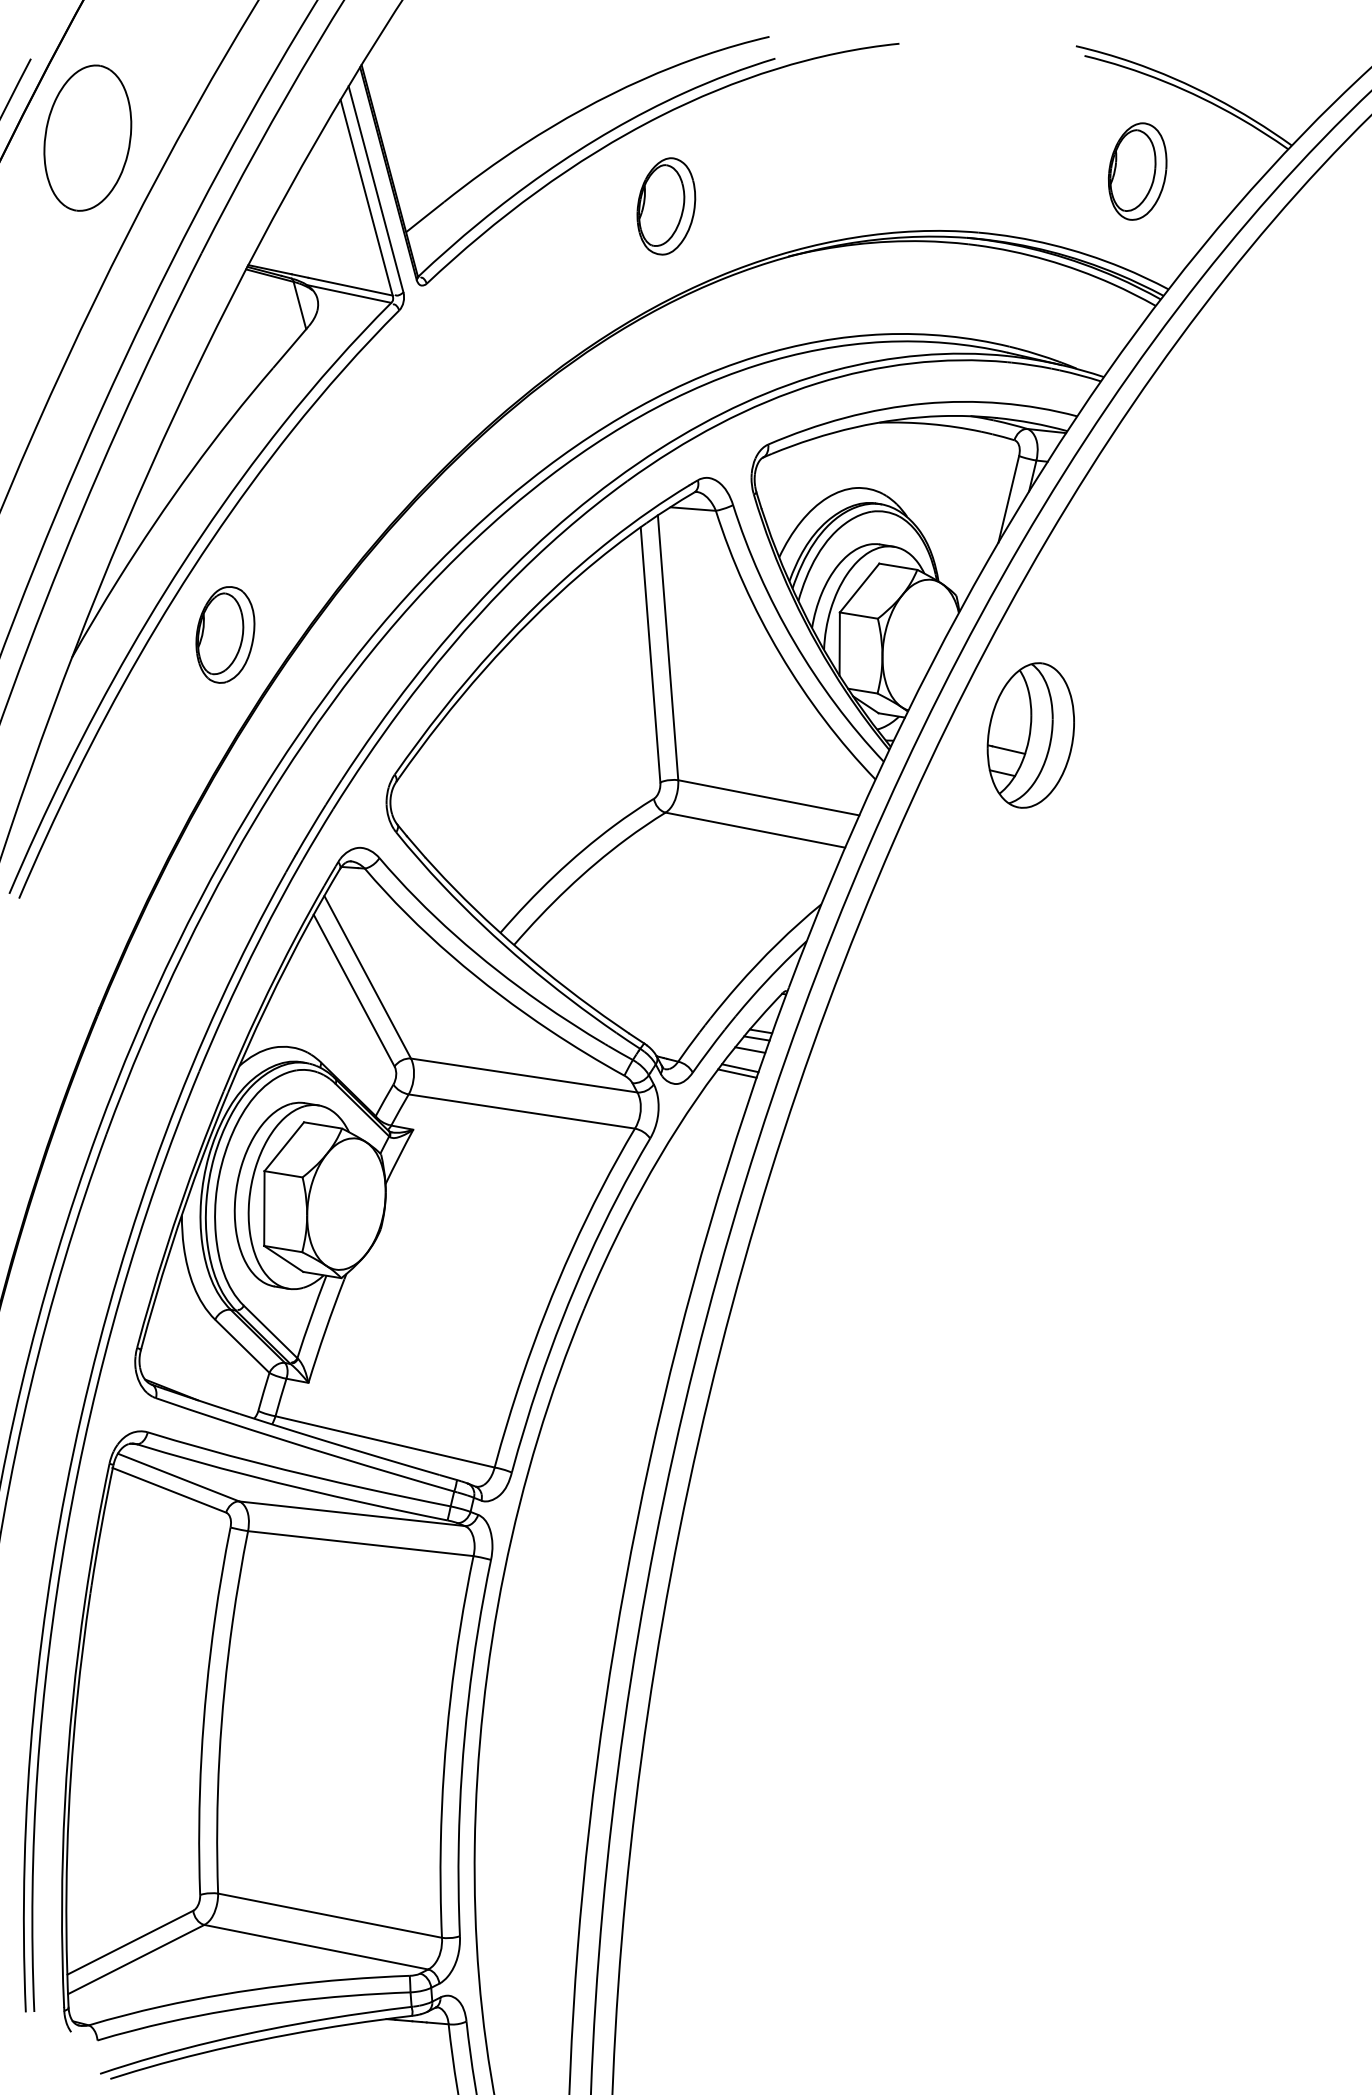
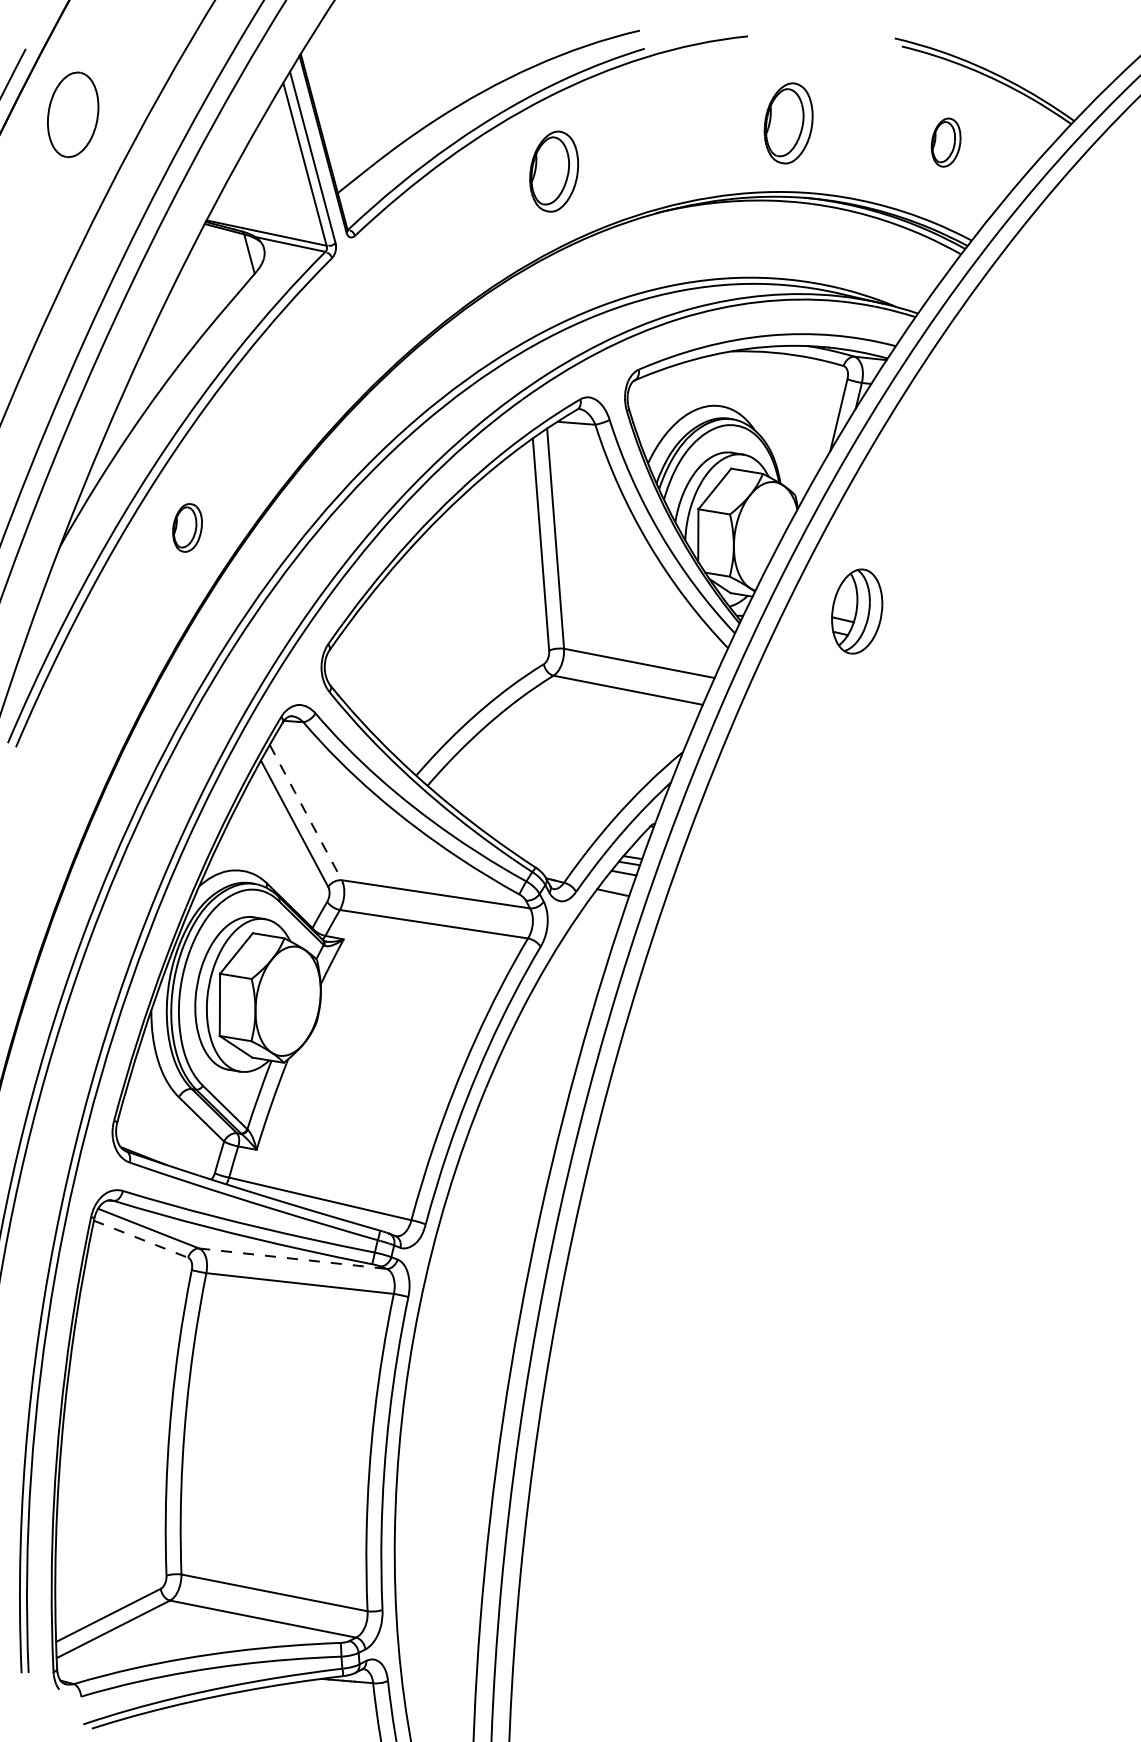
part: (87, 137) -> (72, 114), size x0.7
part: (948, 148) -> (788, 123), added
part: (1137, 171) -> (945, 142), size x0.6
part: (225, 634) -> (187, 527), size x0.6
part: (1030, 735) -> (856, 611), size x0.7
line: (367, 977) -> (305, 812), solid -> dashed
line: (740, 1068) -> (615, 888), removed
line: (169, 1490) -> (141, 1239), solid -> dashed
line: (352, 1513) -> (293, 1258), solid -> dashed

